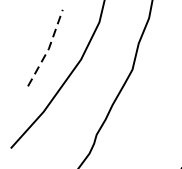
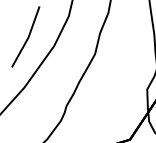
line: (48, 48) -> (28, 37), dashed -> solid

